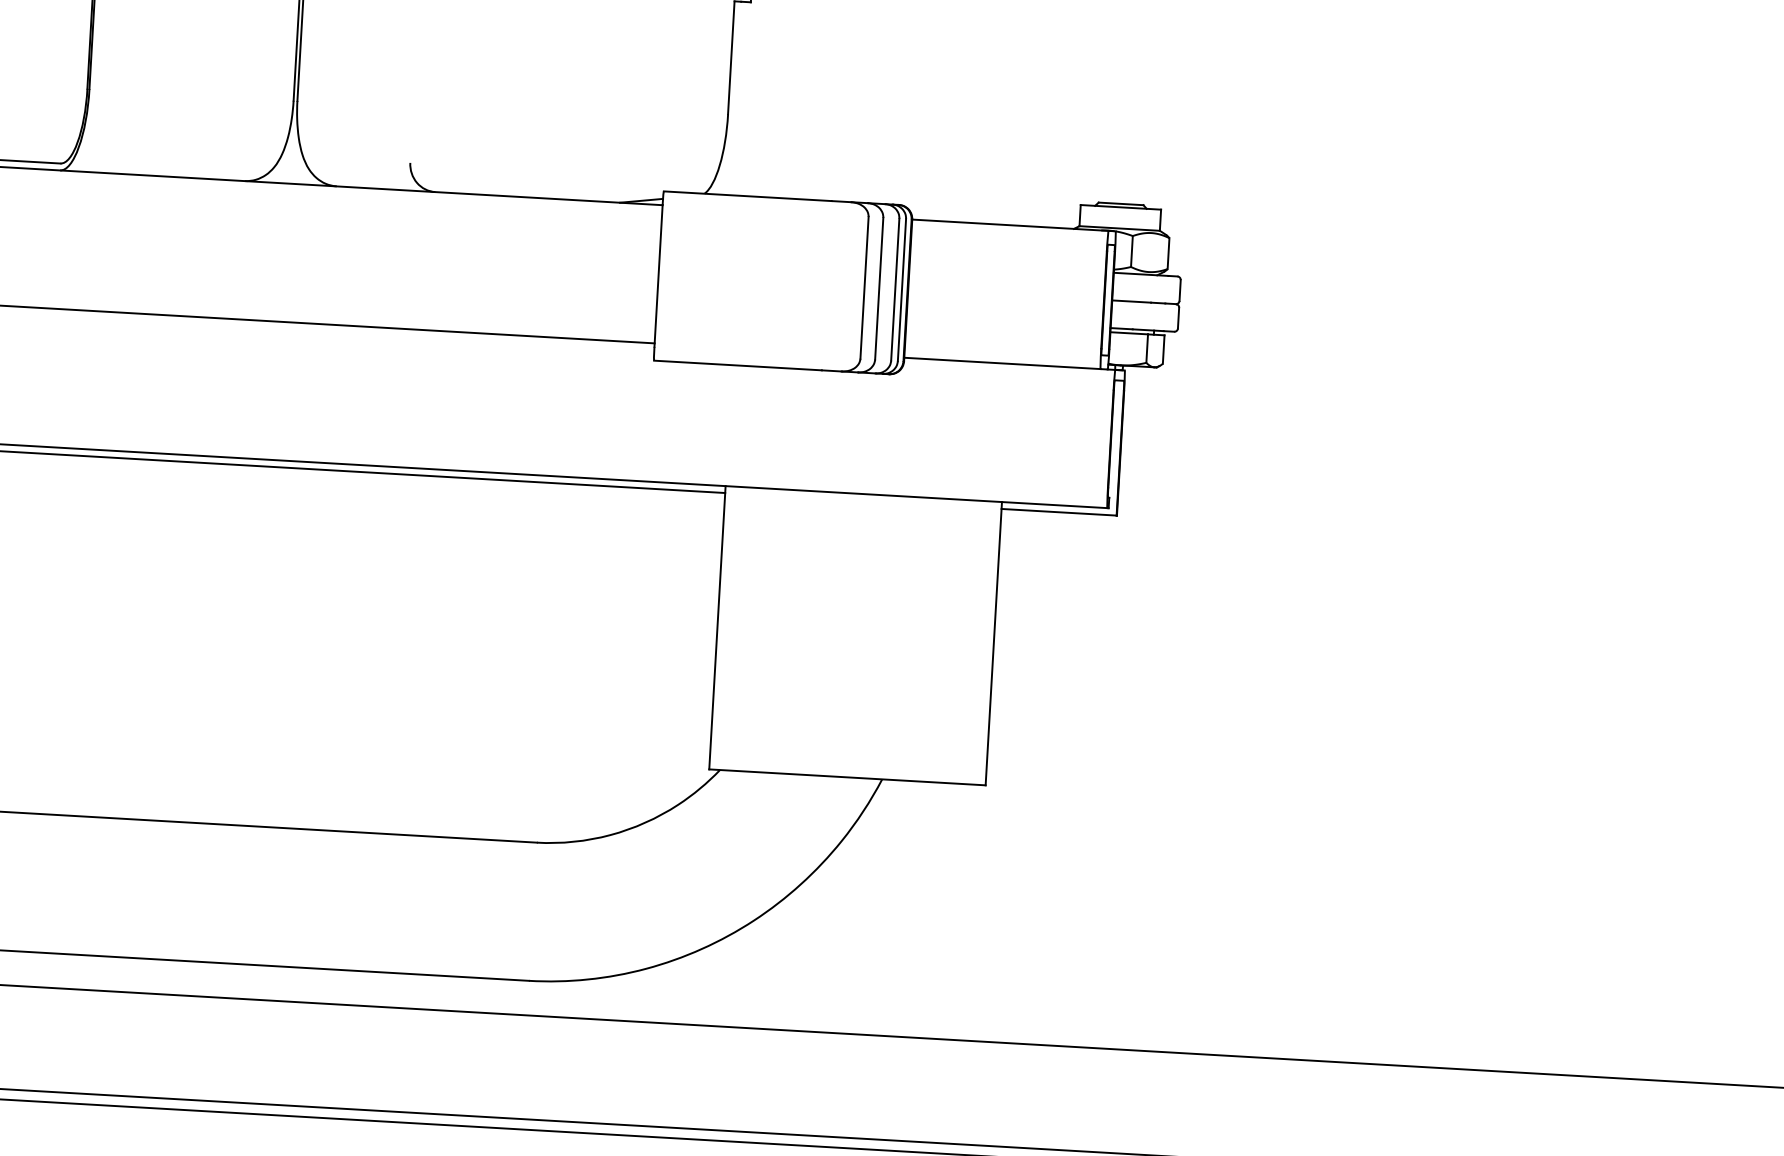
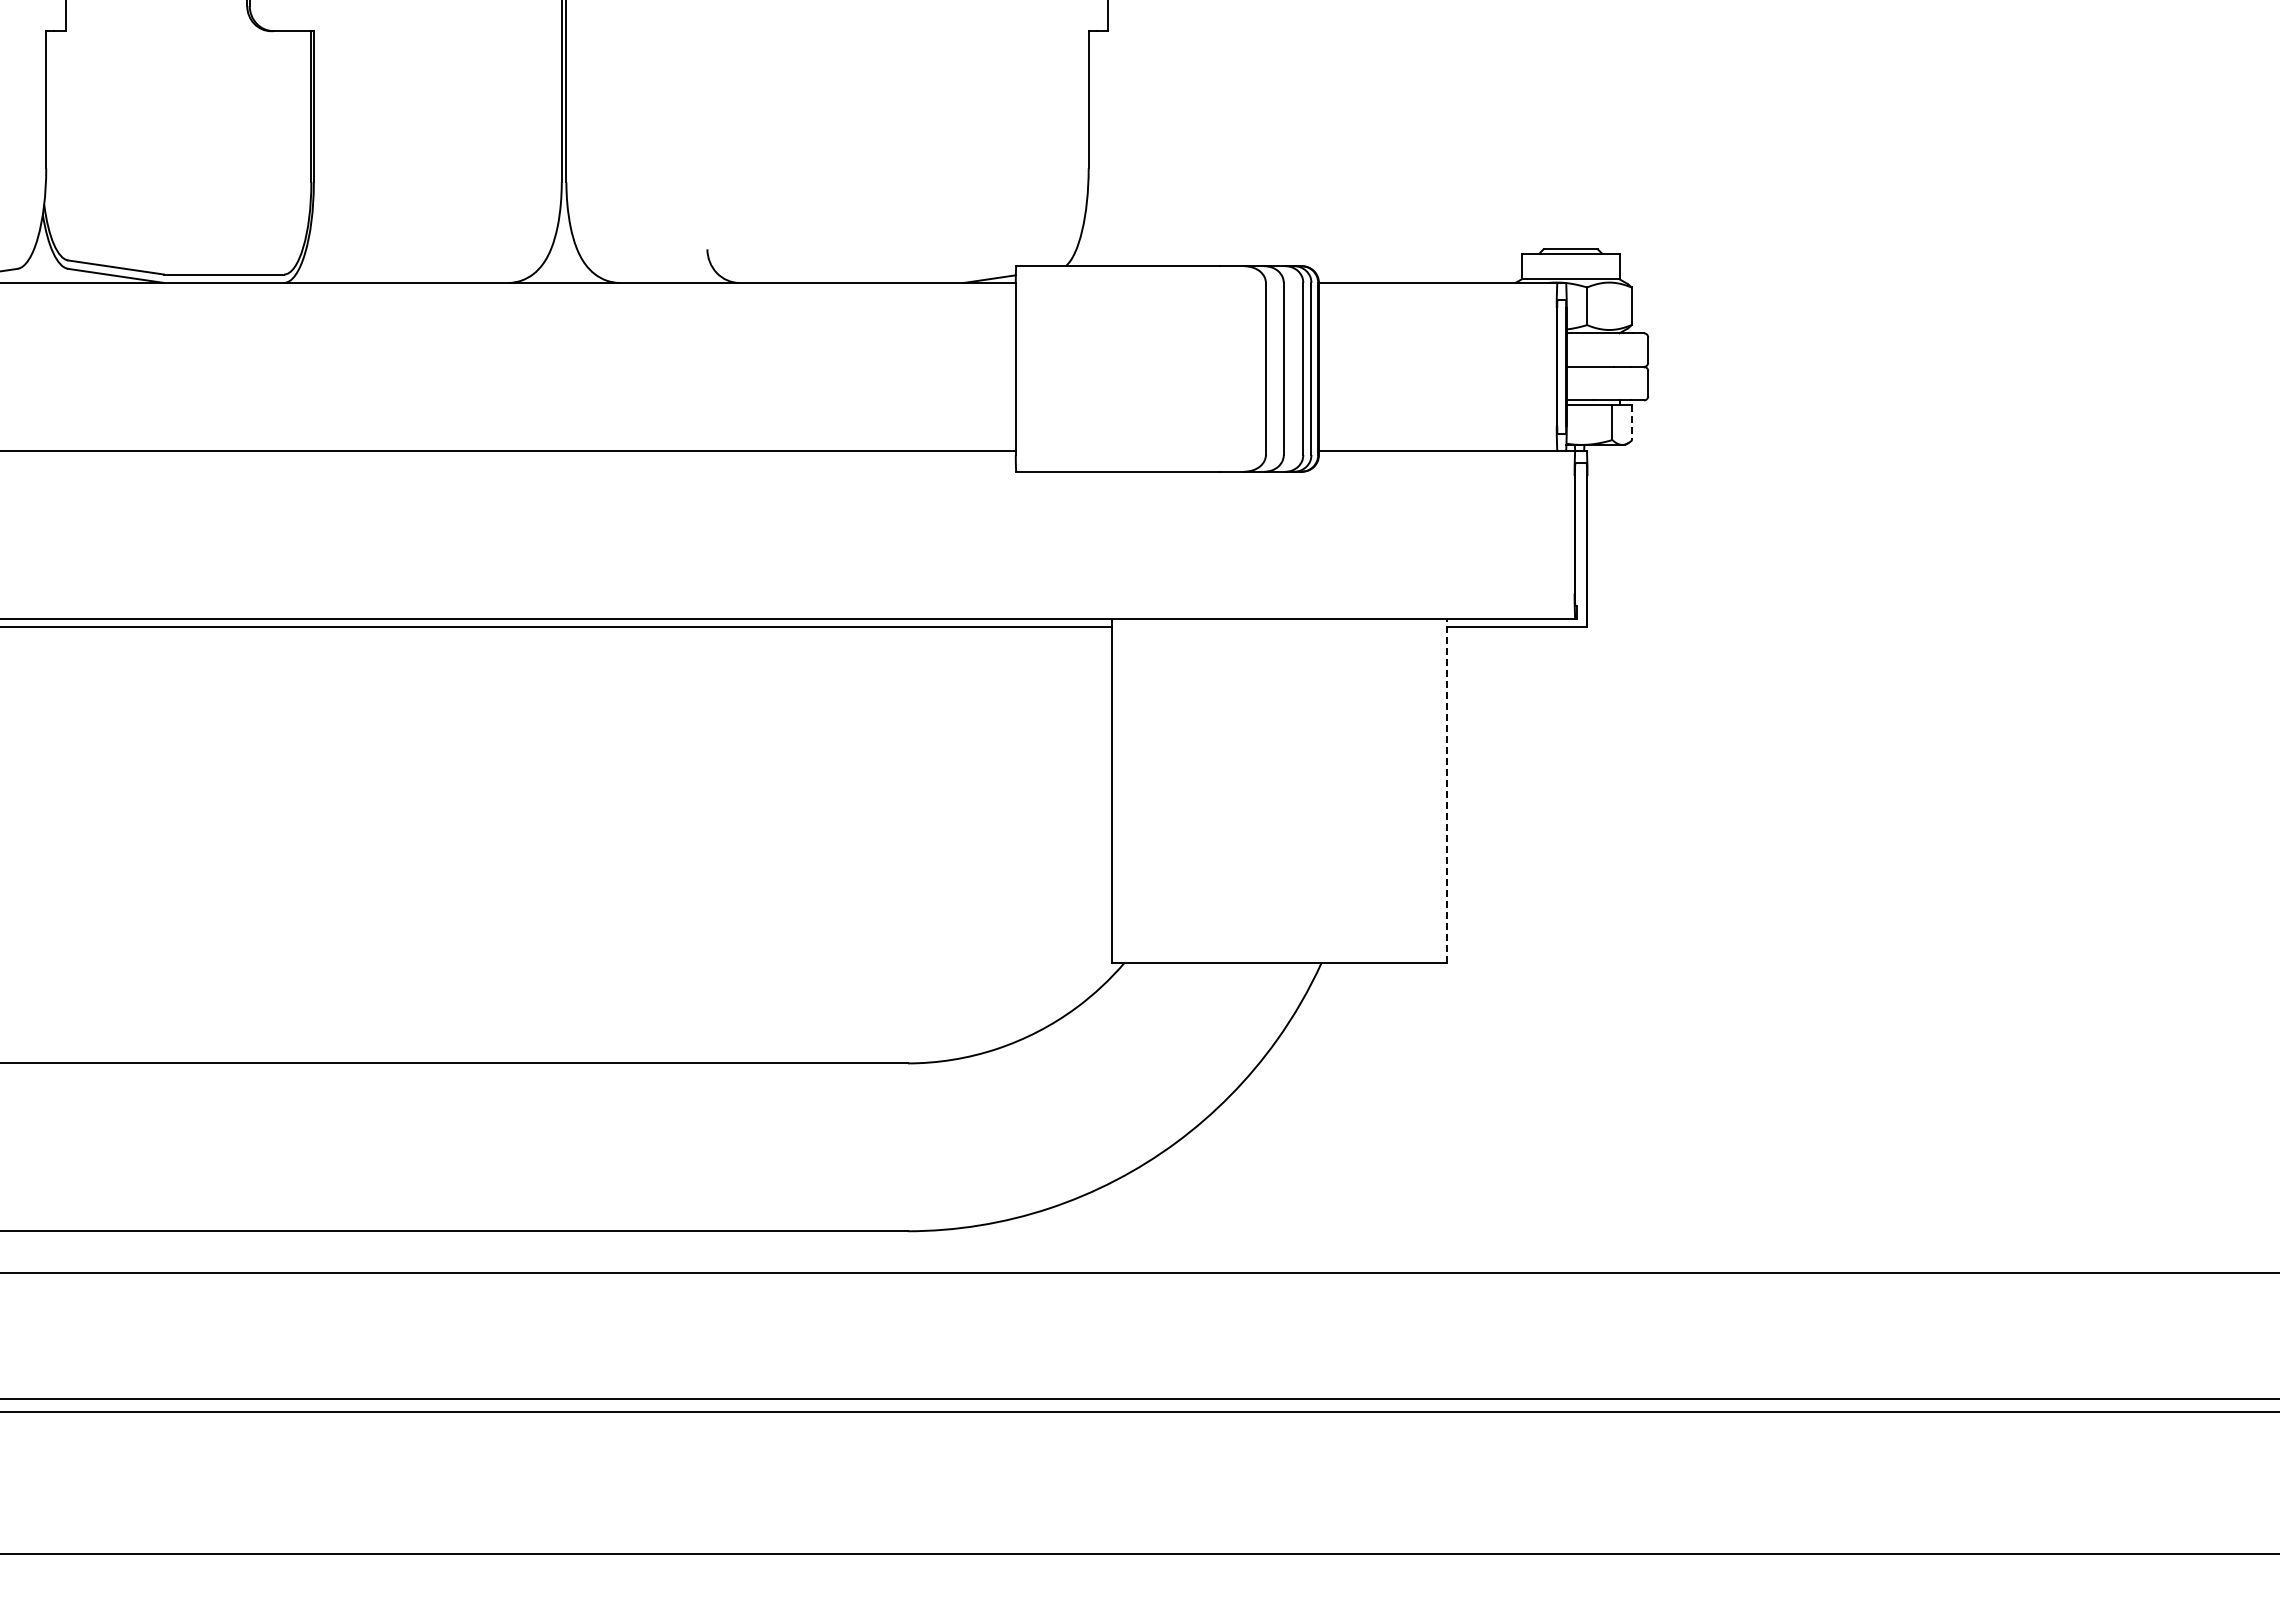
line: (1163, 350) -> (1632, 423), solid -> dashed
line: (993, 643) -> (1447, 790), solid -> dashed

